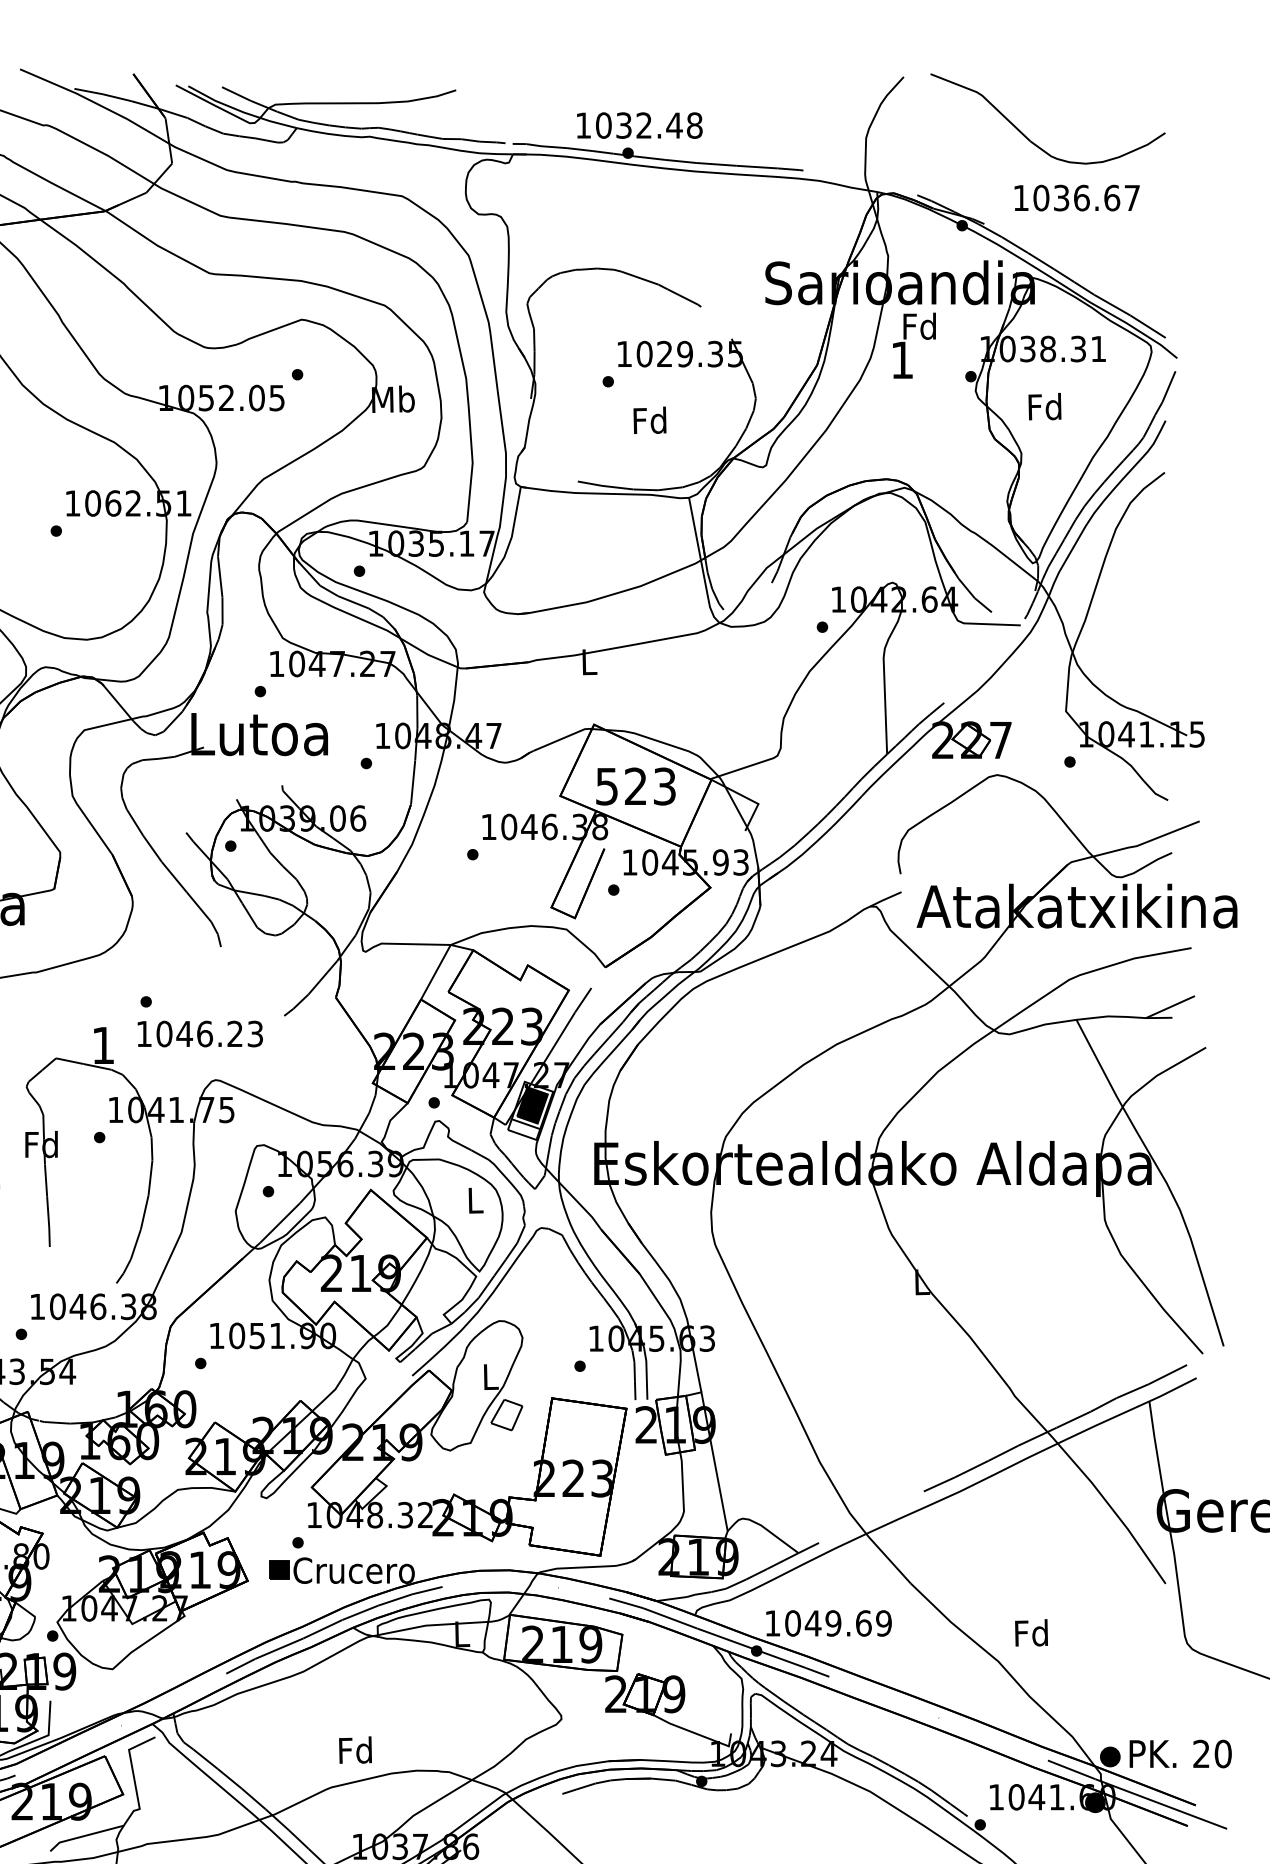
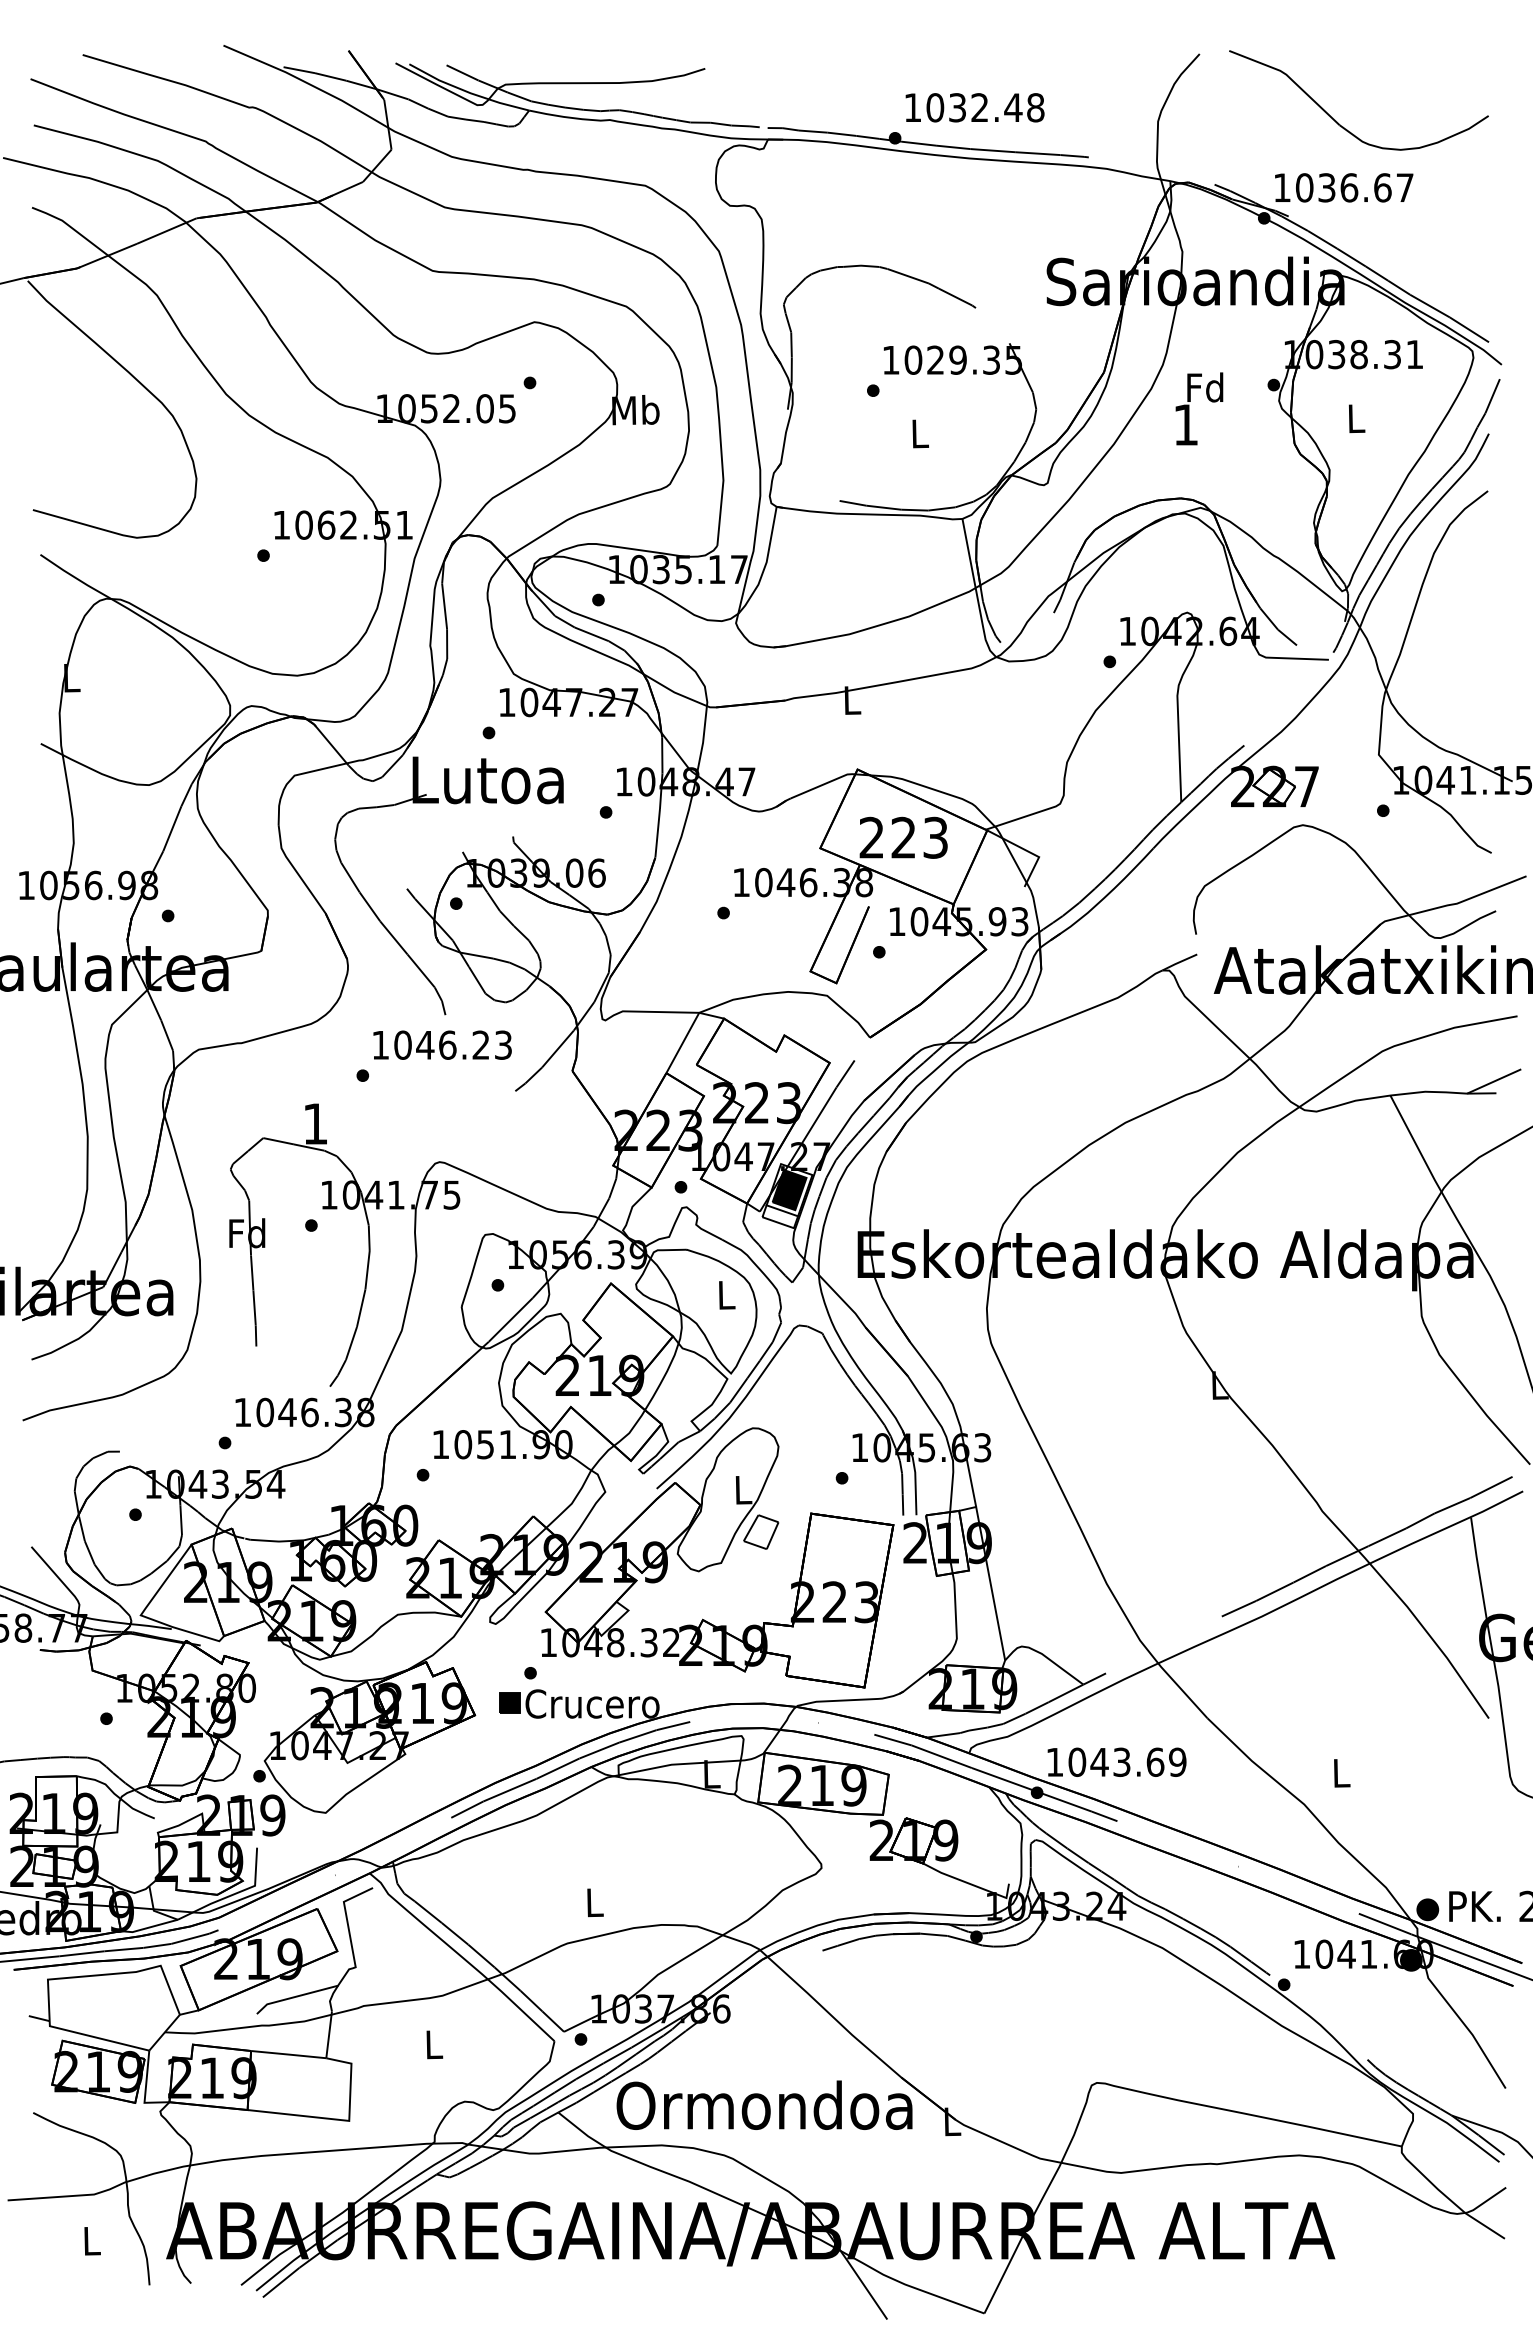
text: (639, 125) -> (974, 107), moved
text: (1077, 197) -> (1344, 187), moved
text: (914, 345) -> (1199, 408), moved
text: (1044, 406) -> (1355, 418), Fd -> L
text: (650, 420) -> (919, 433), Fd -> L
text: (606, 786) -> (871, 837), 523 -> 223
text: (200, 1033) -> (442, 1044), moved
text: (833, 1622) -> (1121, 1761), 1049.69 -> 1043.69
text: (1031, 1632) -> (1340, 1772), Fd -> L
text: (355, 1750) -> (593, 1902), Fd -> L

